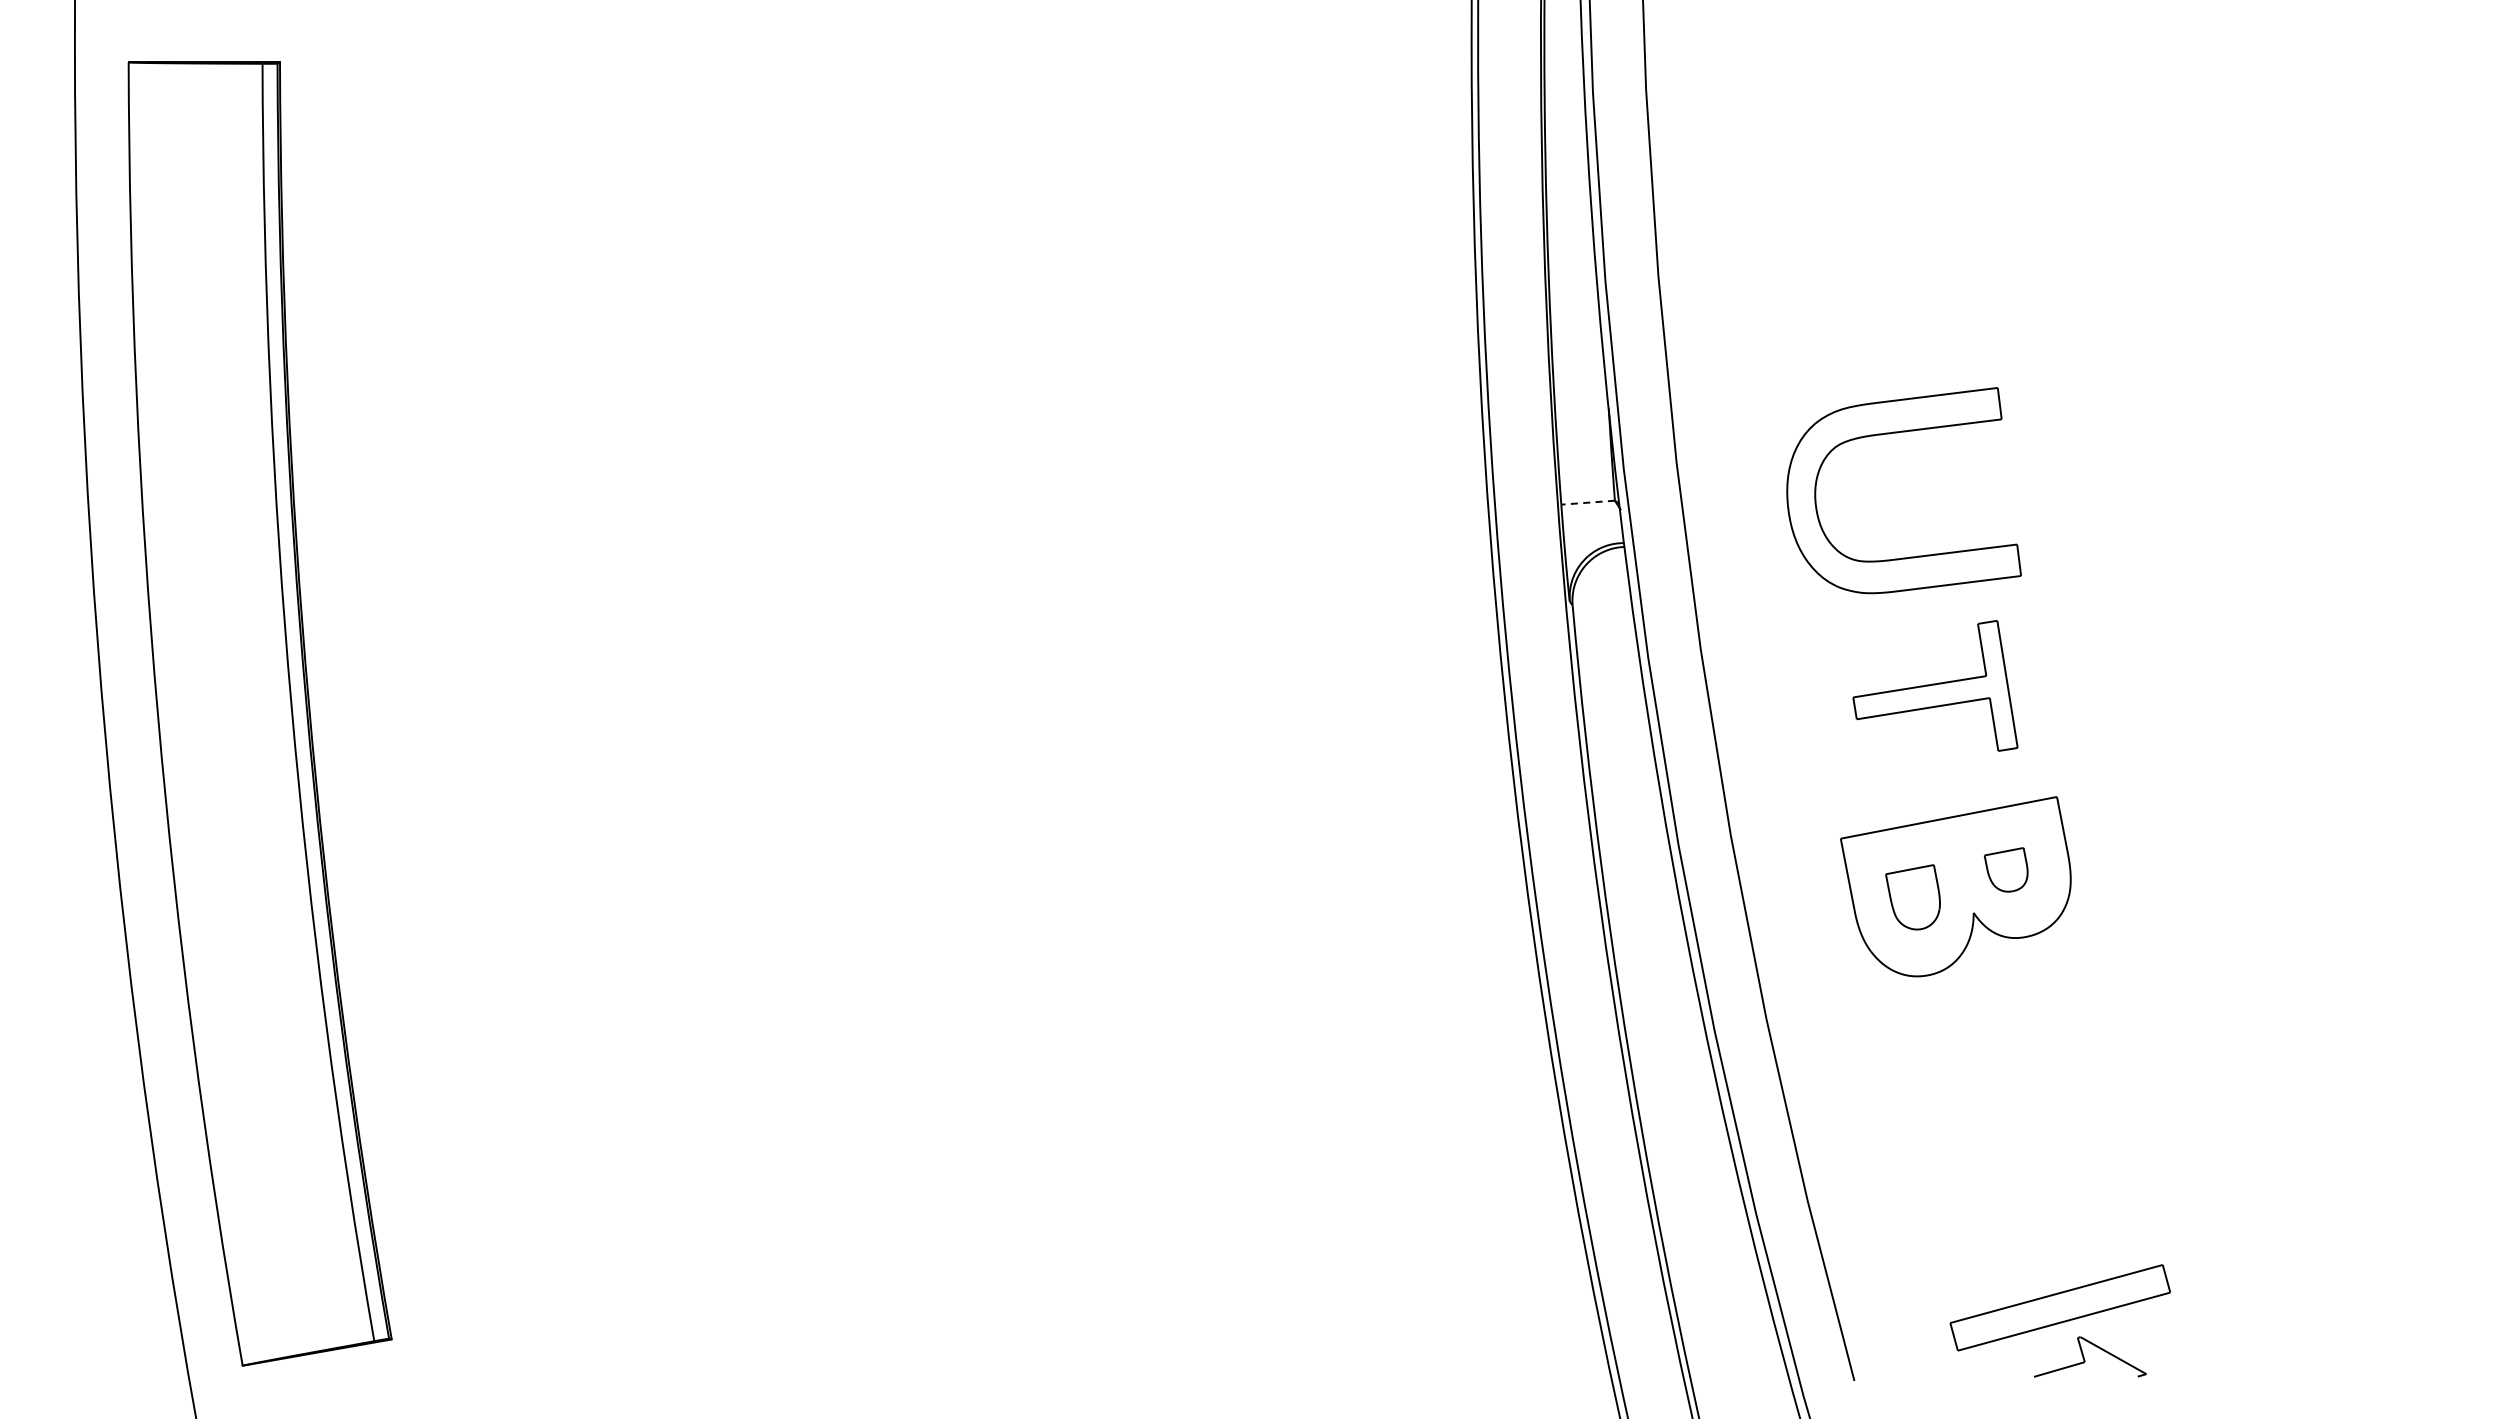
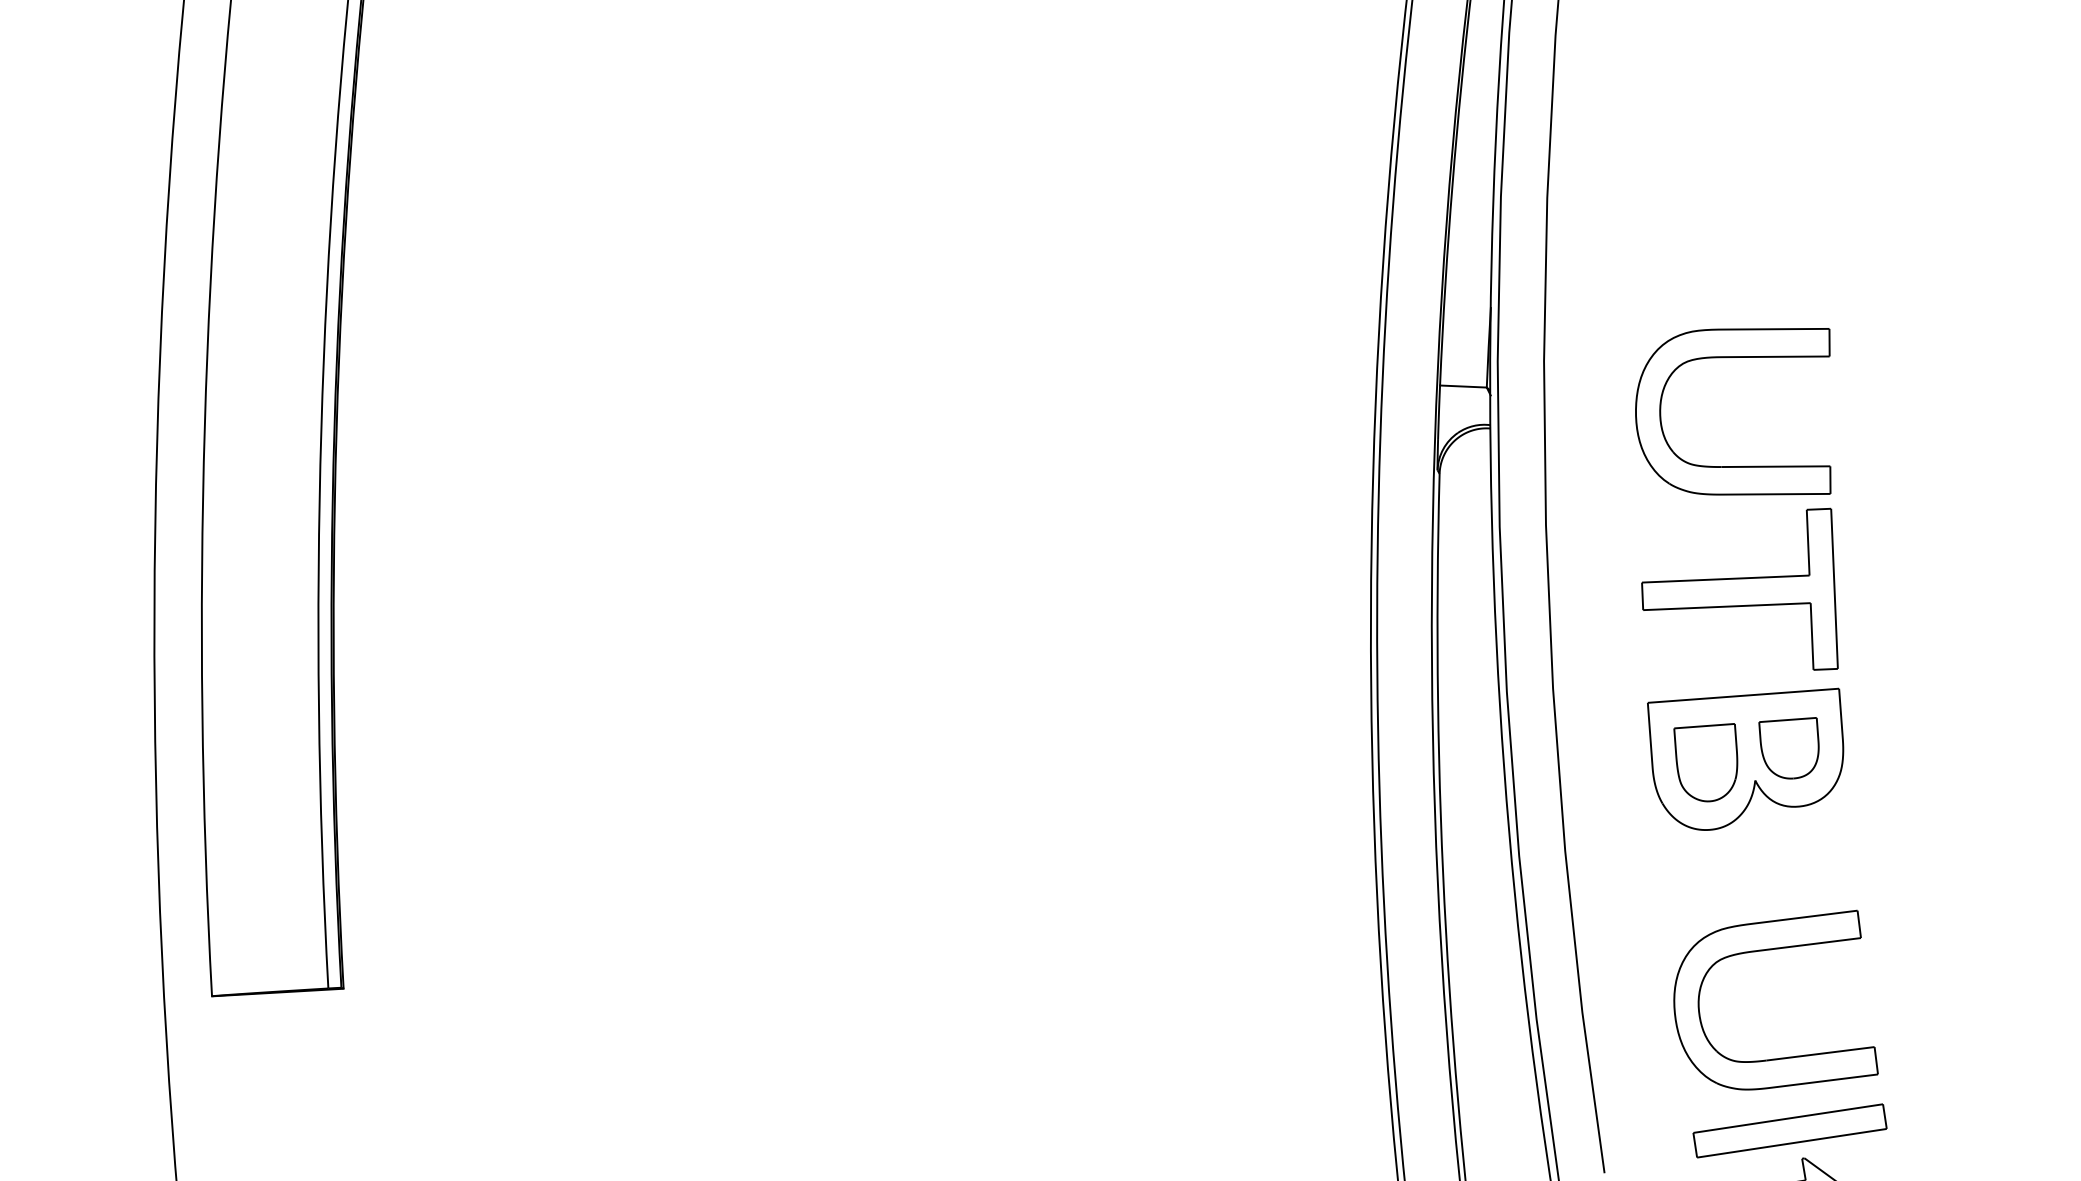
line: (1588, 502) -> (1463, 386), dashed -> solid
part: (1935, 685) -> (1745, 579), size x1.43
part: (2005, 869) -> (1787, 746), size x1.67
part: (1912, 897) -> (1703, 760), size x1.43
part: (2018, 1103) -> (1774, 949), added

